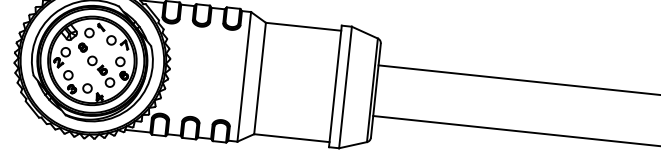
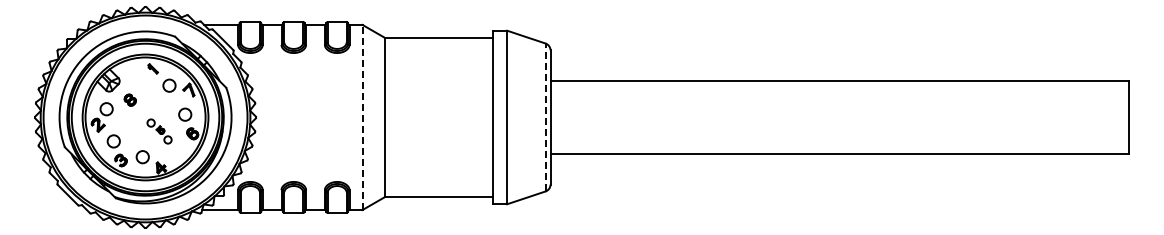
circle: (89, 33) -> (137, 78), removed
part: (101, 71) -> (159, 131), size x0.6
line: (244, 76) -> (362, 117), solid -> dashed
line: (372, 90) -> (545, 117), solid -> dashed

